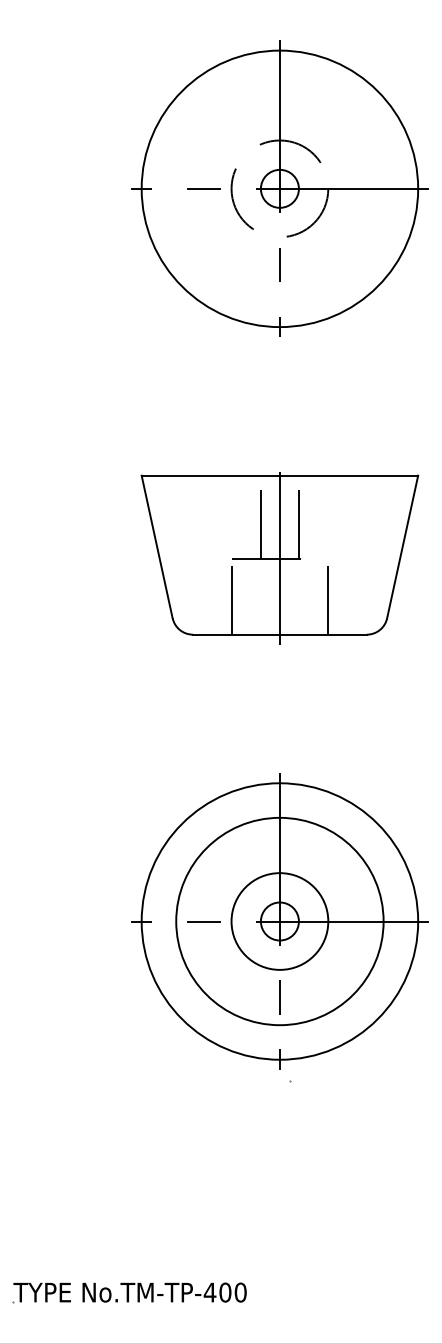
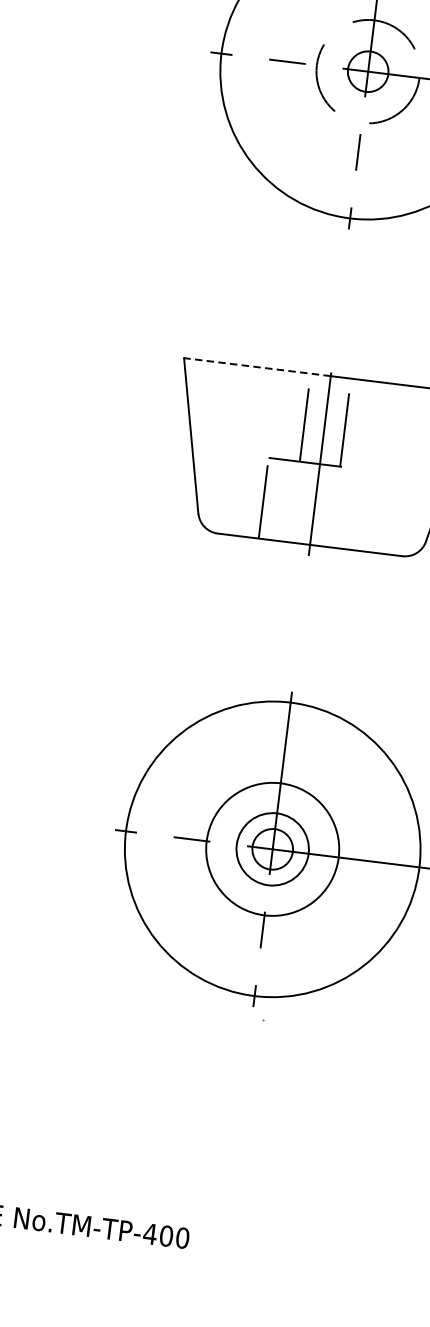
line: (210, 475) -> (257, 366), solid -> dashed
line: (328, 596) -> (366, 510), removed
circle: (279, 921) -> (272, 849), size x0.6
circle: (279, 921) -> (272, 849), size x0.7

